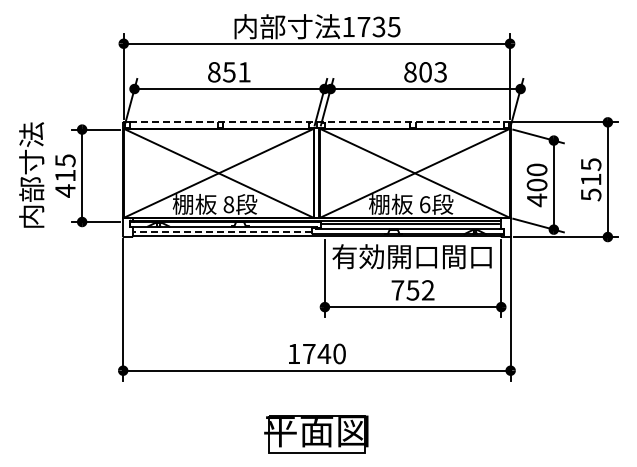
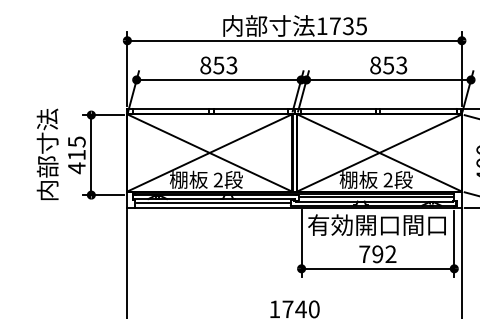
text: (244, 72) -> (231, 65), 851 -> 853
text: (425, 72) -> (388, 65), 803 -> 853
line: (317, 122) -> (295, 108), dashed -> solid
text: (228, 204) -> (218, 179), 8 -> 2
text: (424, 204) -> (387, 179), 6 -> 2
line: (223, 231) -> (213, 203), dashed -> solid
text: (412, 290) -> (377, 254), 752 -> 792

